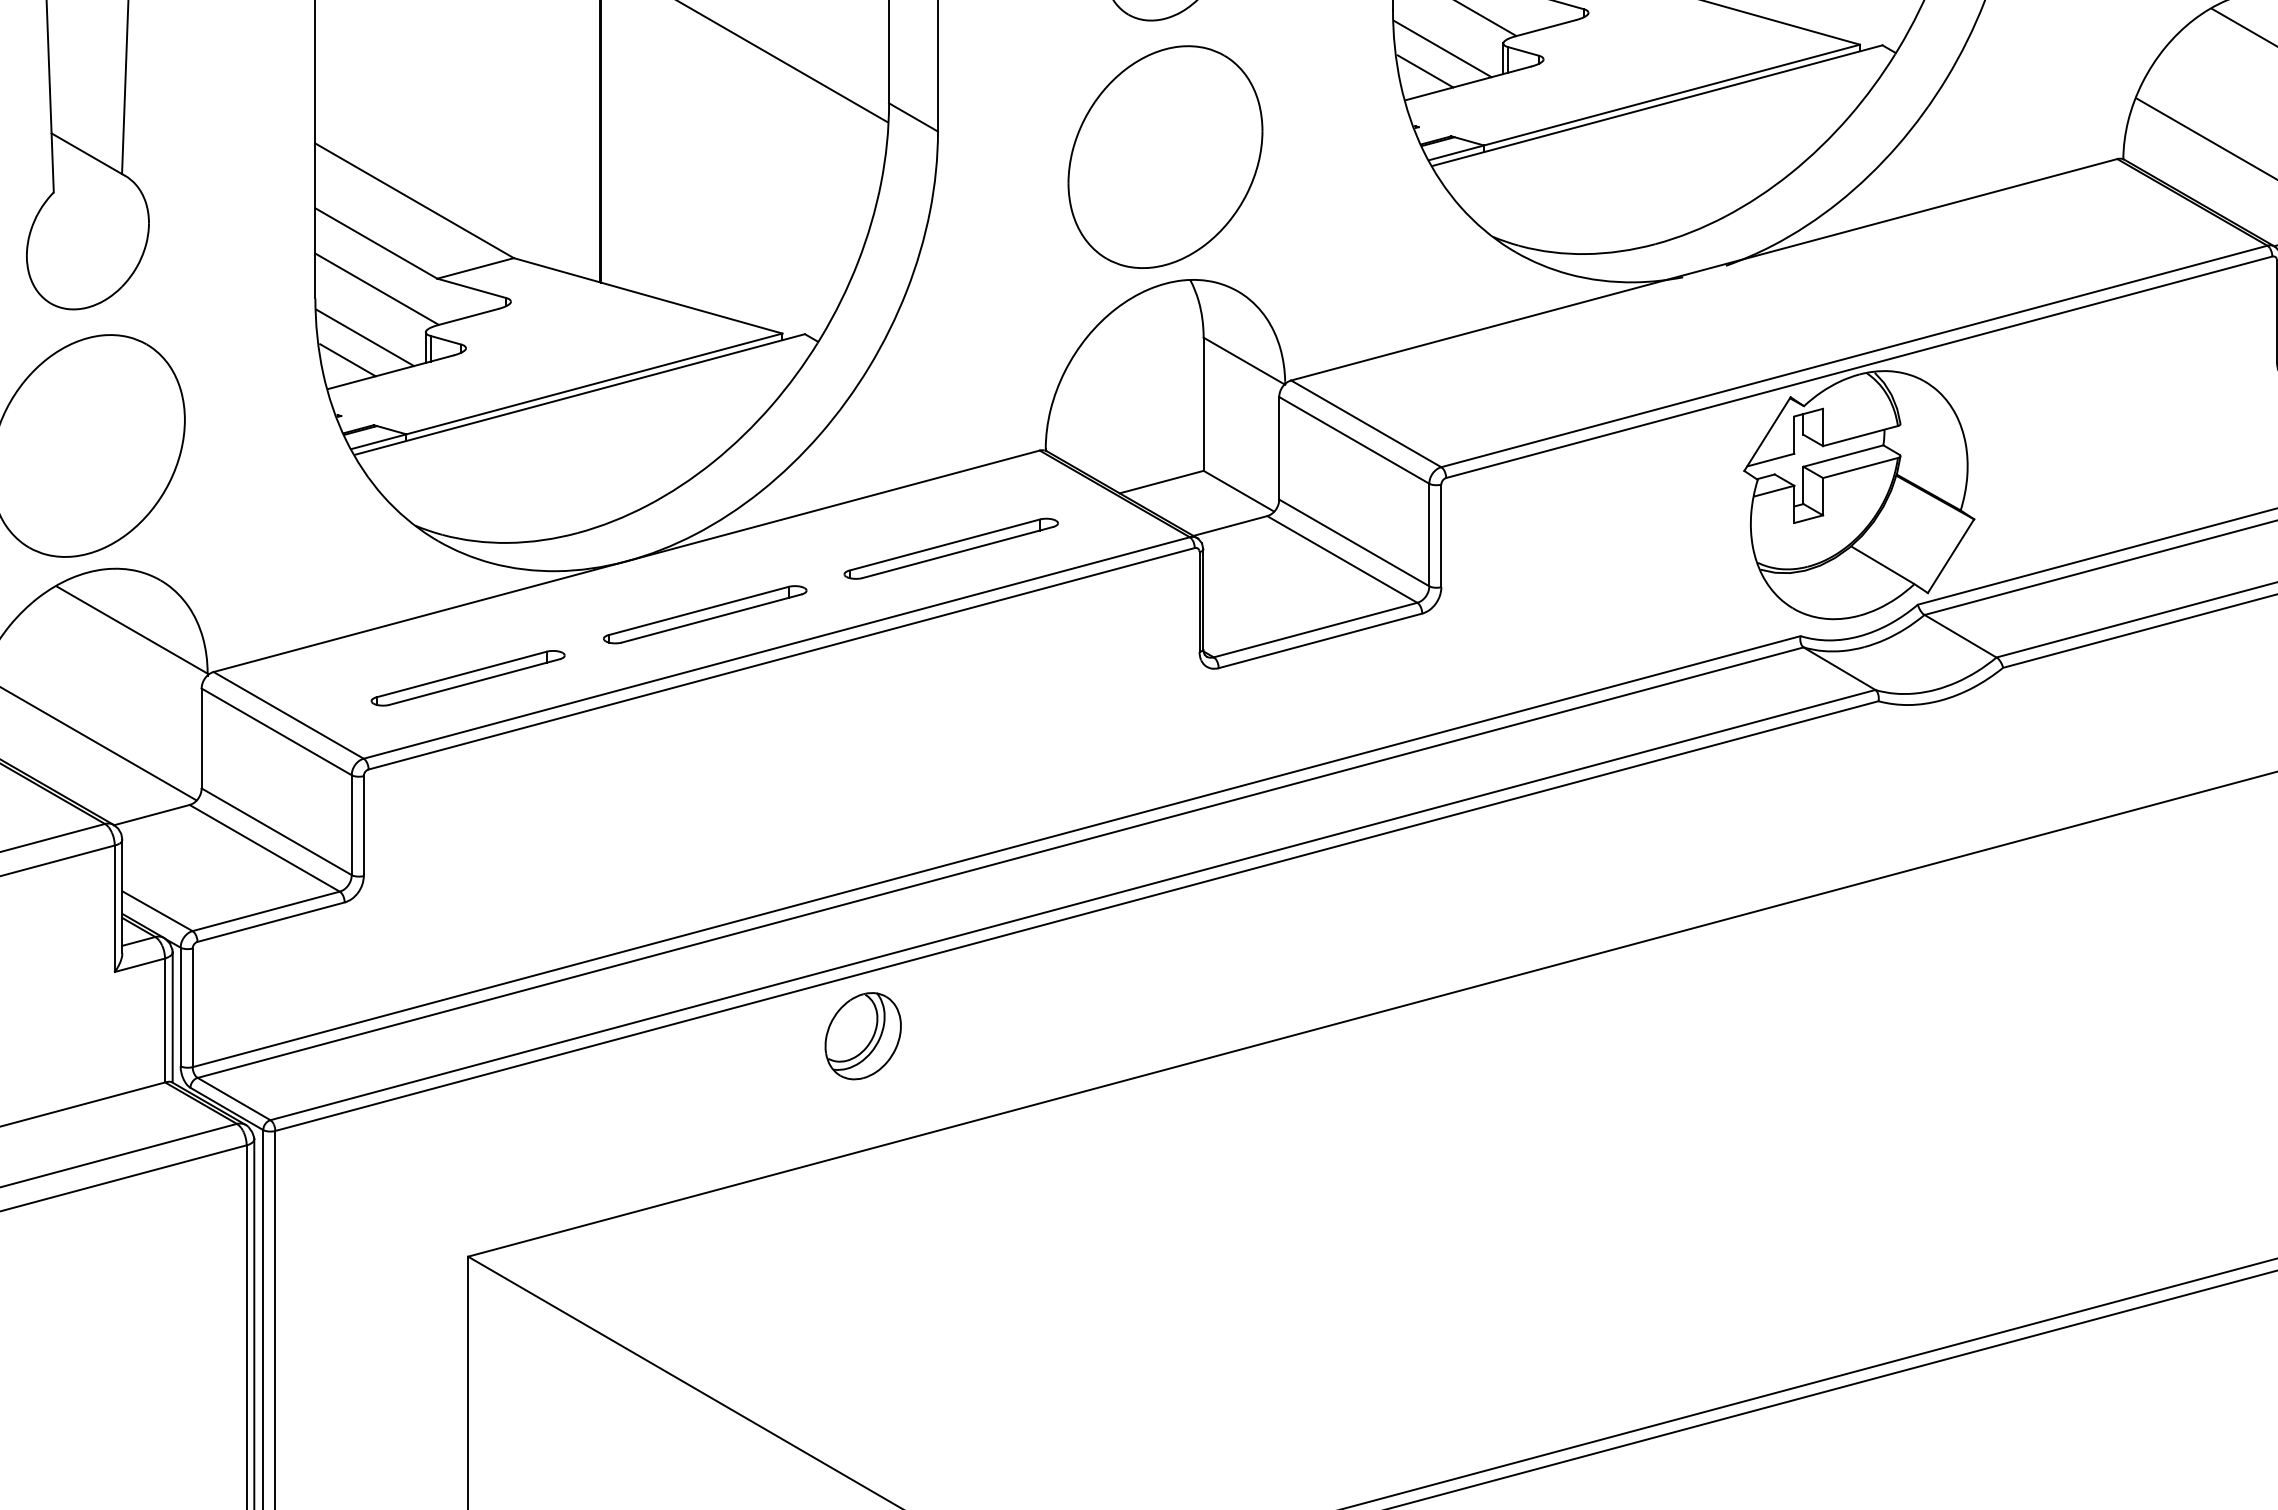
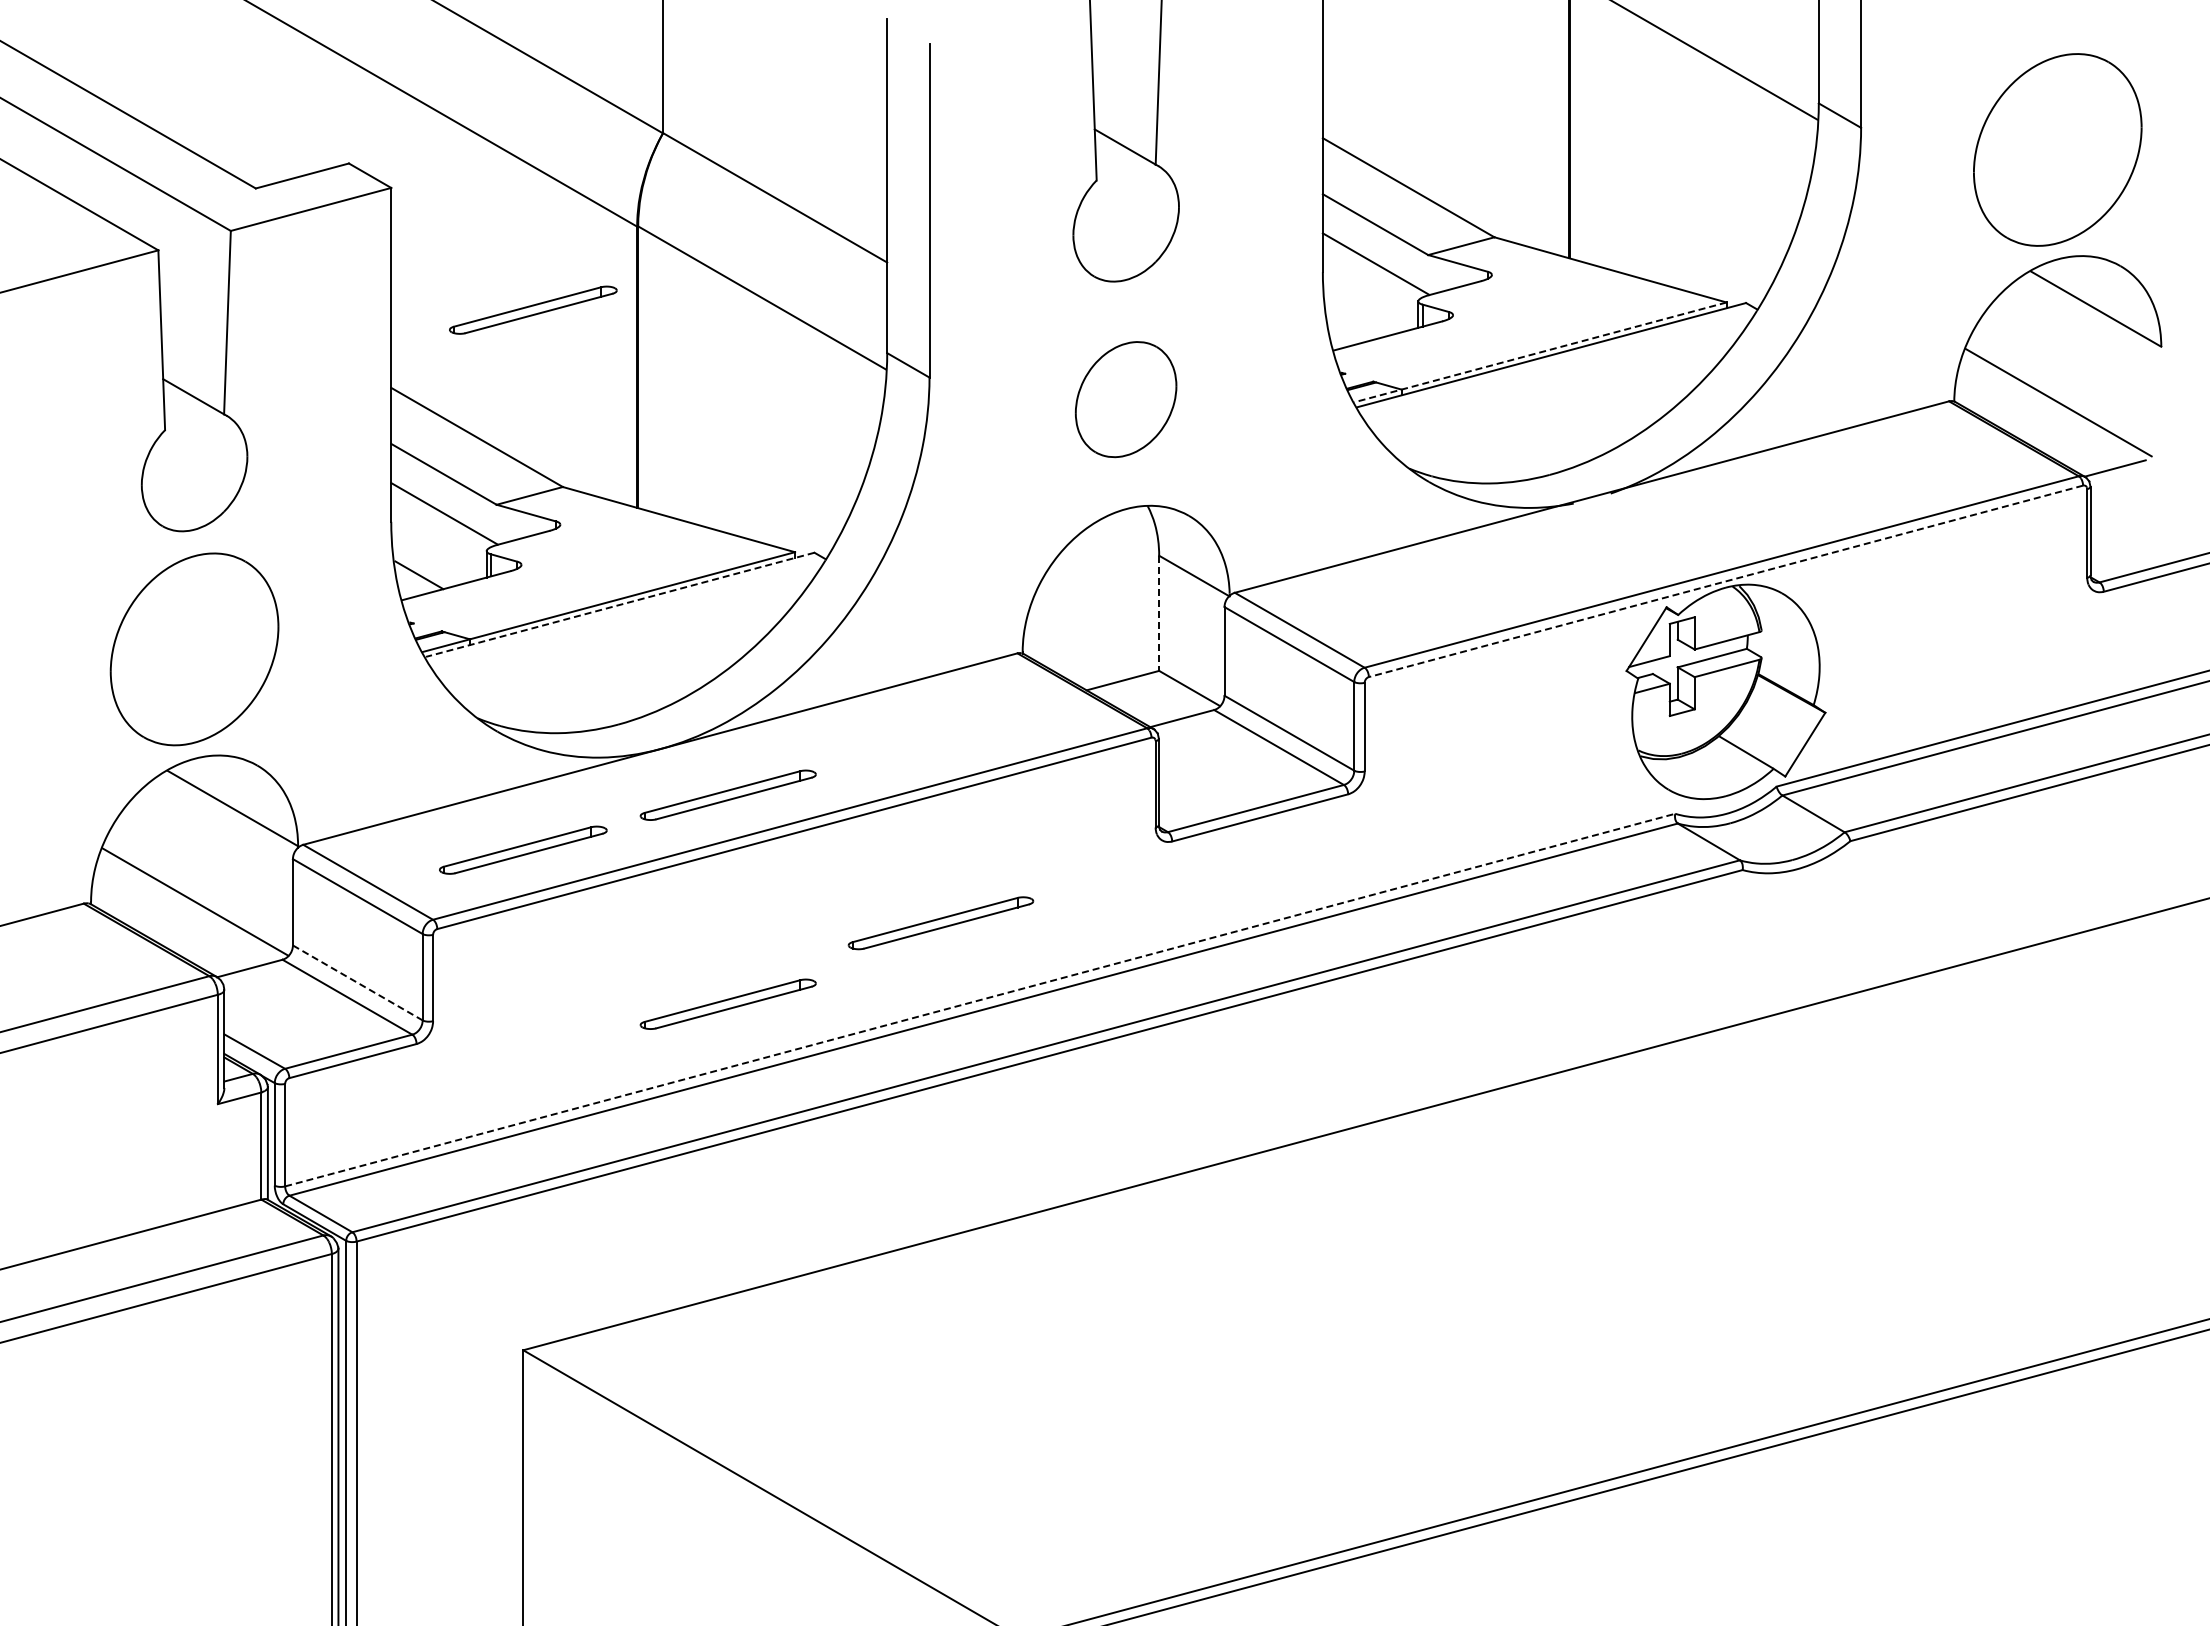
line: (1442, 48) -> (1365, 305), removed
part: (479, 52) -> (533, 309), added
line: (1424, 71) -> (1350, 325), removed
line: (1644, 102) -> (1540, 352), solid -> dashed
part: (1164, 156) -> (1125, 399), size x0.6
line: (365, 337) -> (434, 555), removed
line: (1858, 367) -> (1725, 581), solid -> dashed
line: (579, 394) -> (619, 604), solid -> dashed
line: (1204, 404) -> (1159, 613), solid -> dashed
part: (950, 549) -> (940, 923), moved
line: (276, 831) -> (357, 982), solid -> dashed
line: (996, 852) -> (980, 1000), solid -> dashed
part: (704, 855) -> (727, 1003), added
part: (862, 1036) -> (864, 1159), removed

